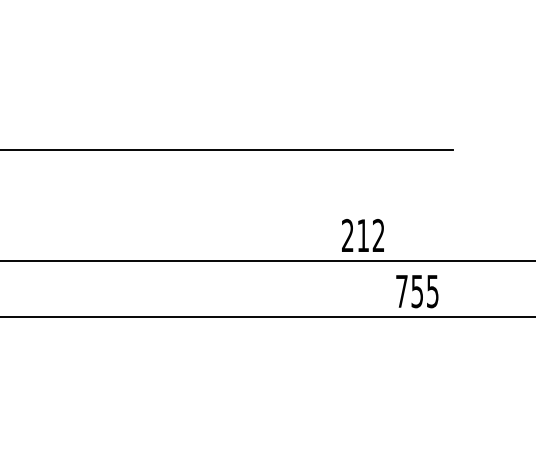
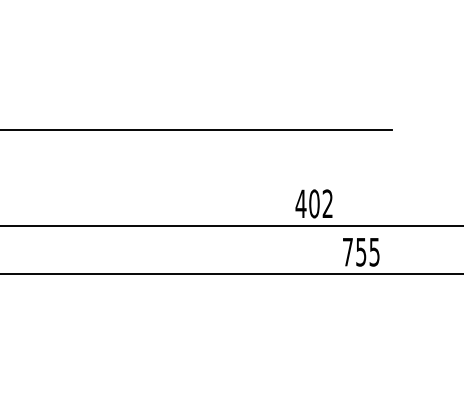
text: (355, 235) -> (307, 203), 212 -> 402

